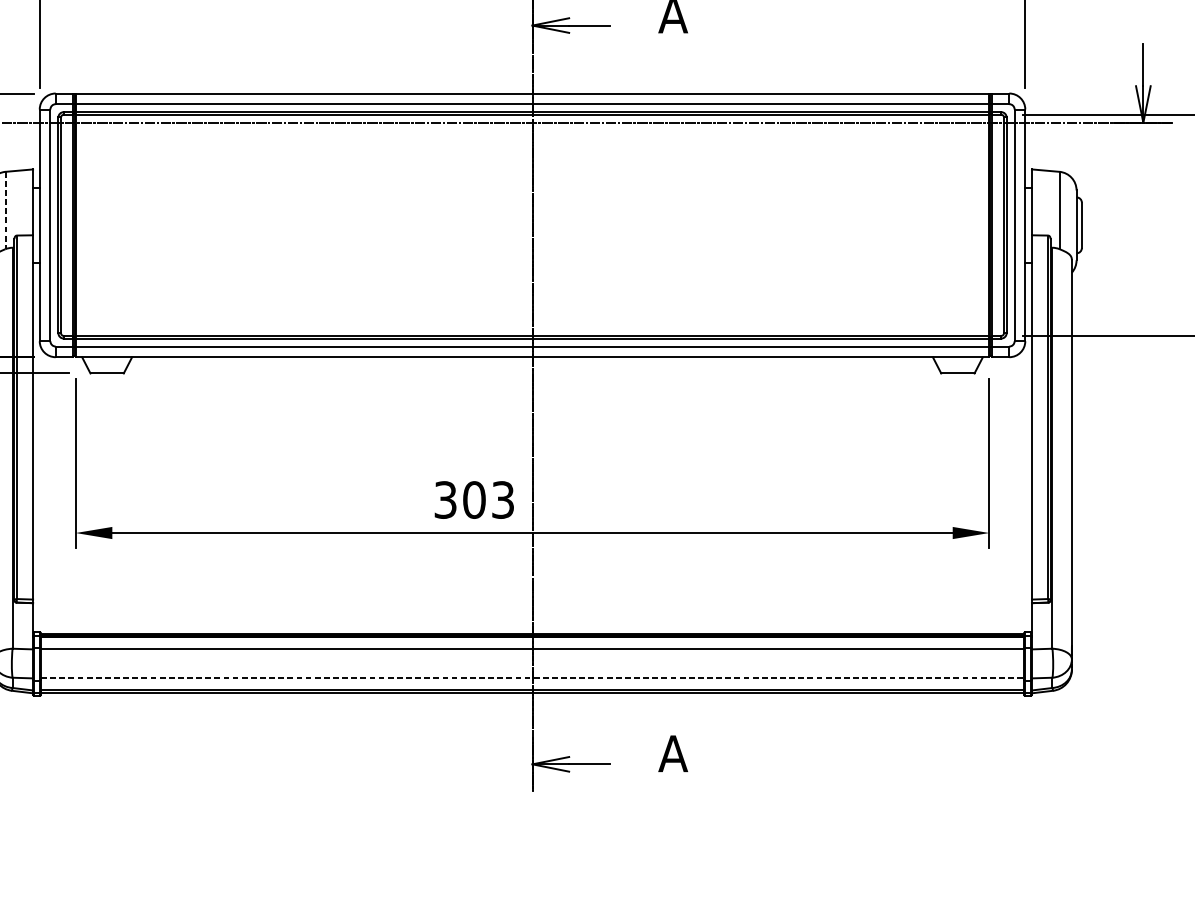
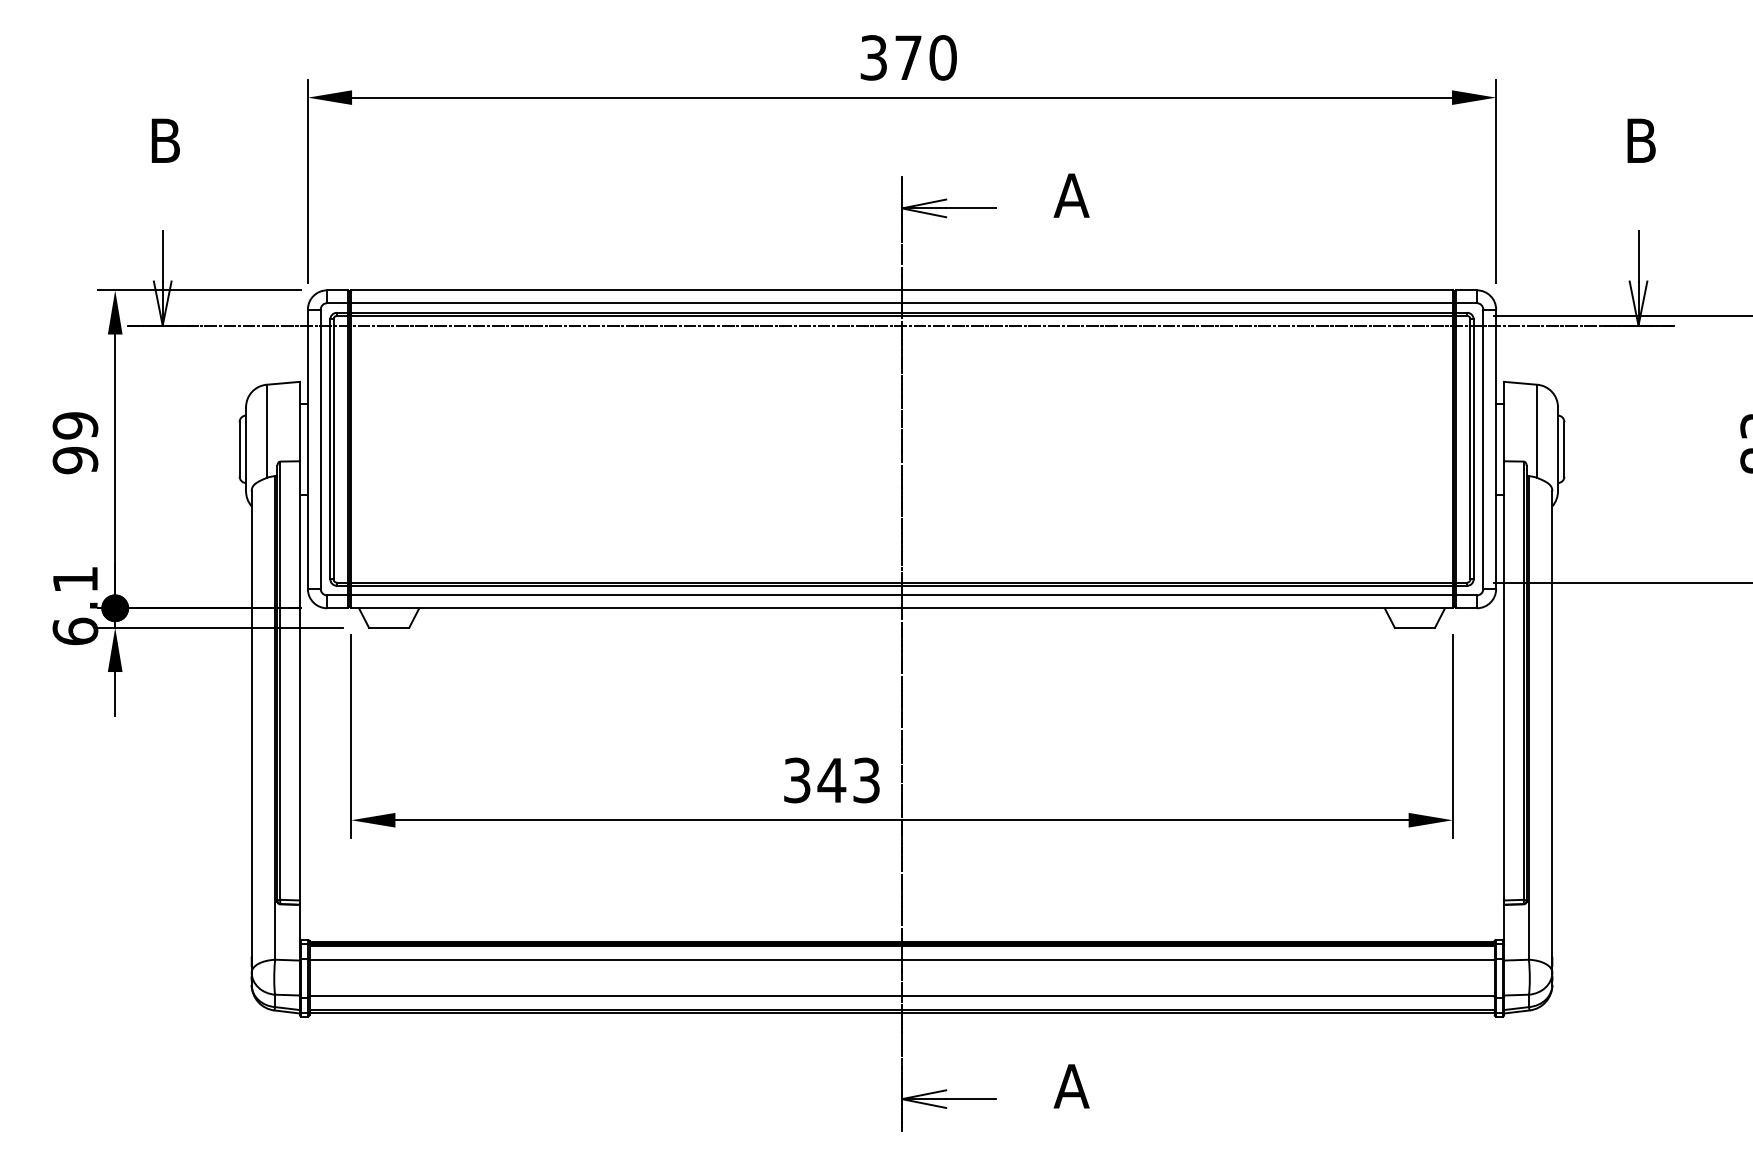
line: (5, 210) -> (266, 431), dashed -> solid
text: (474, 500) -> (831, 780), 303 -> 343
line: (532, 678) -> (902, 995), dashed -> solid

